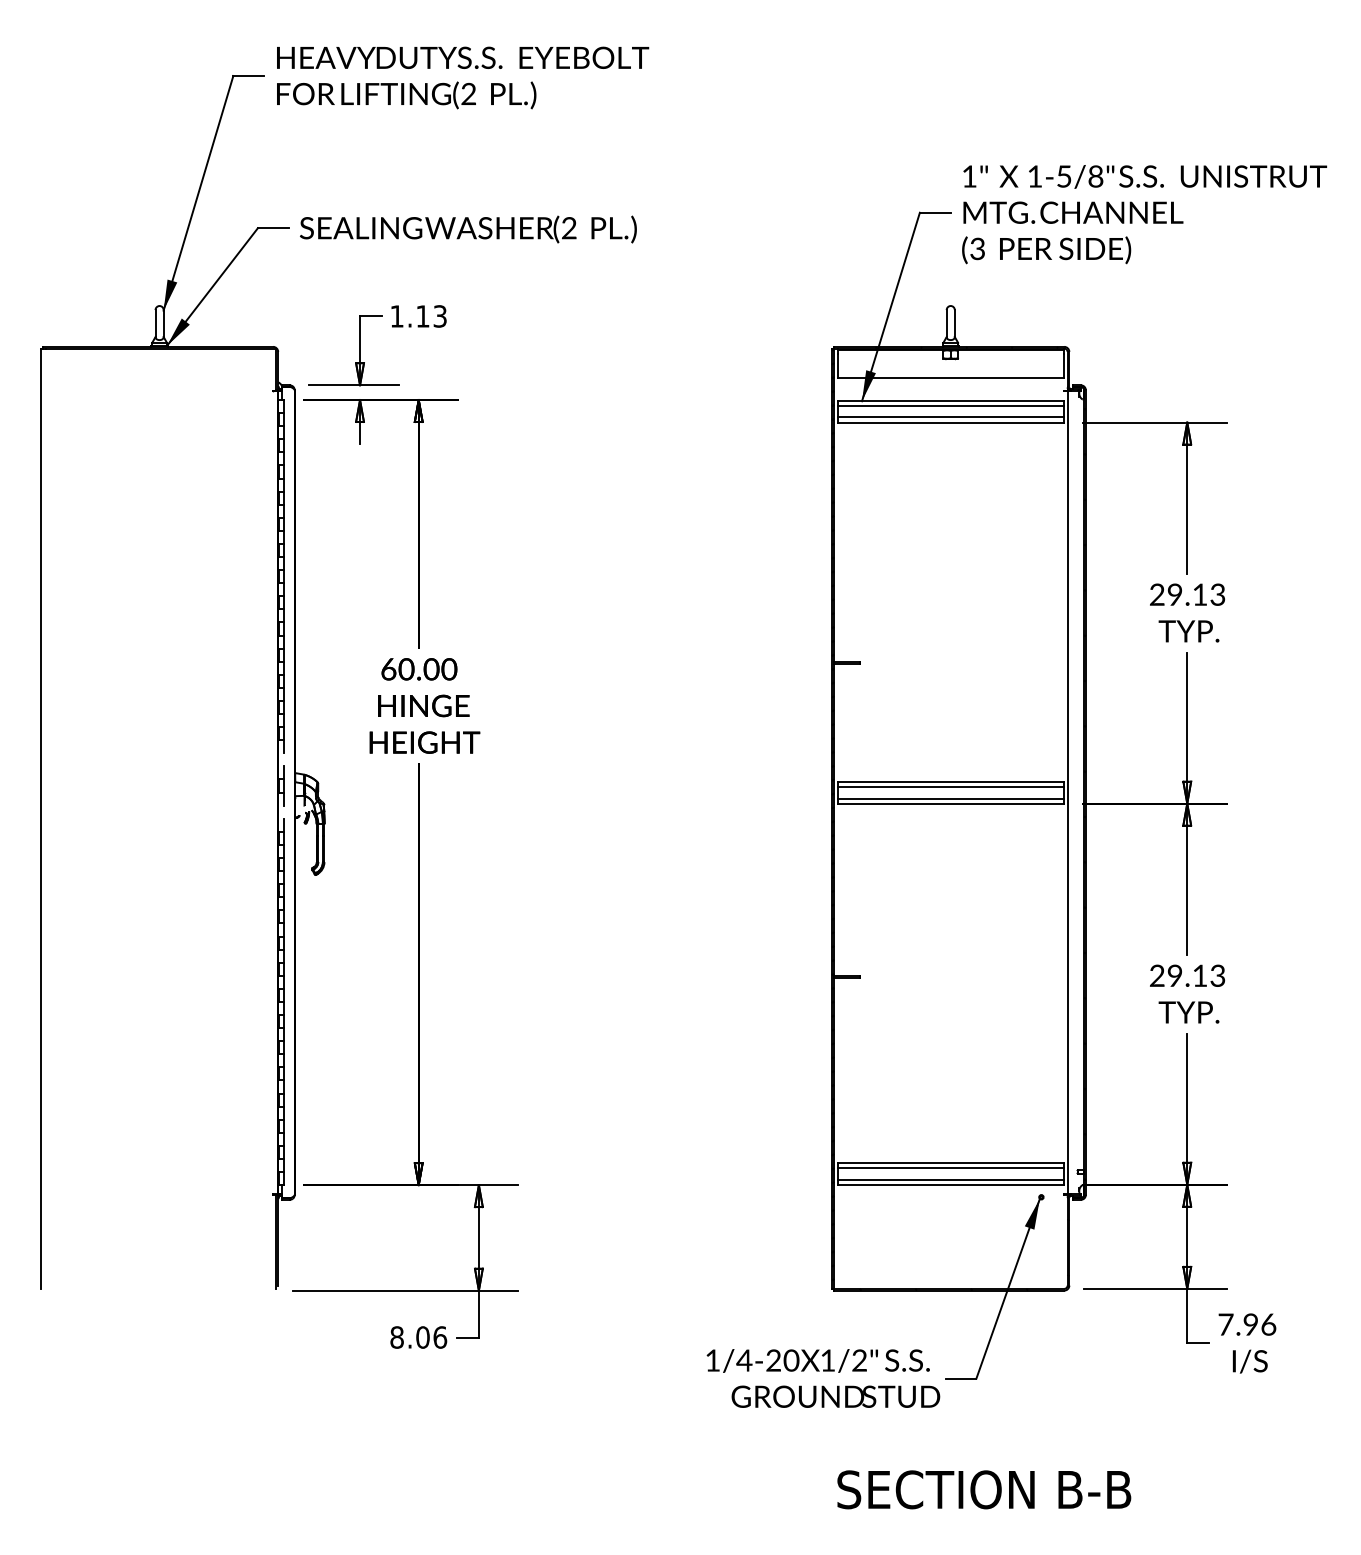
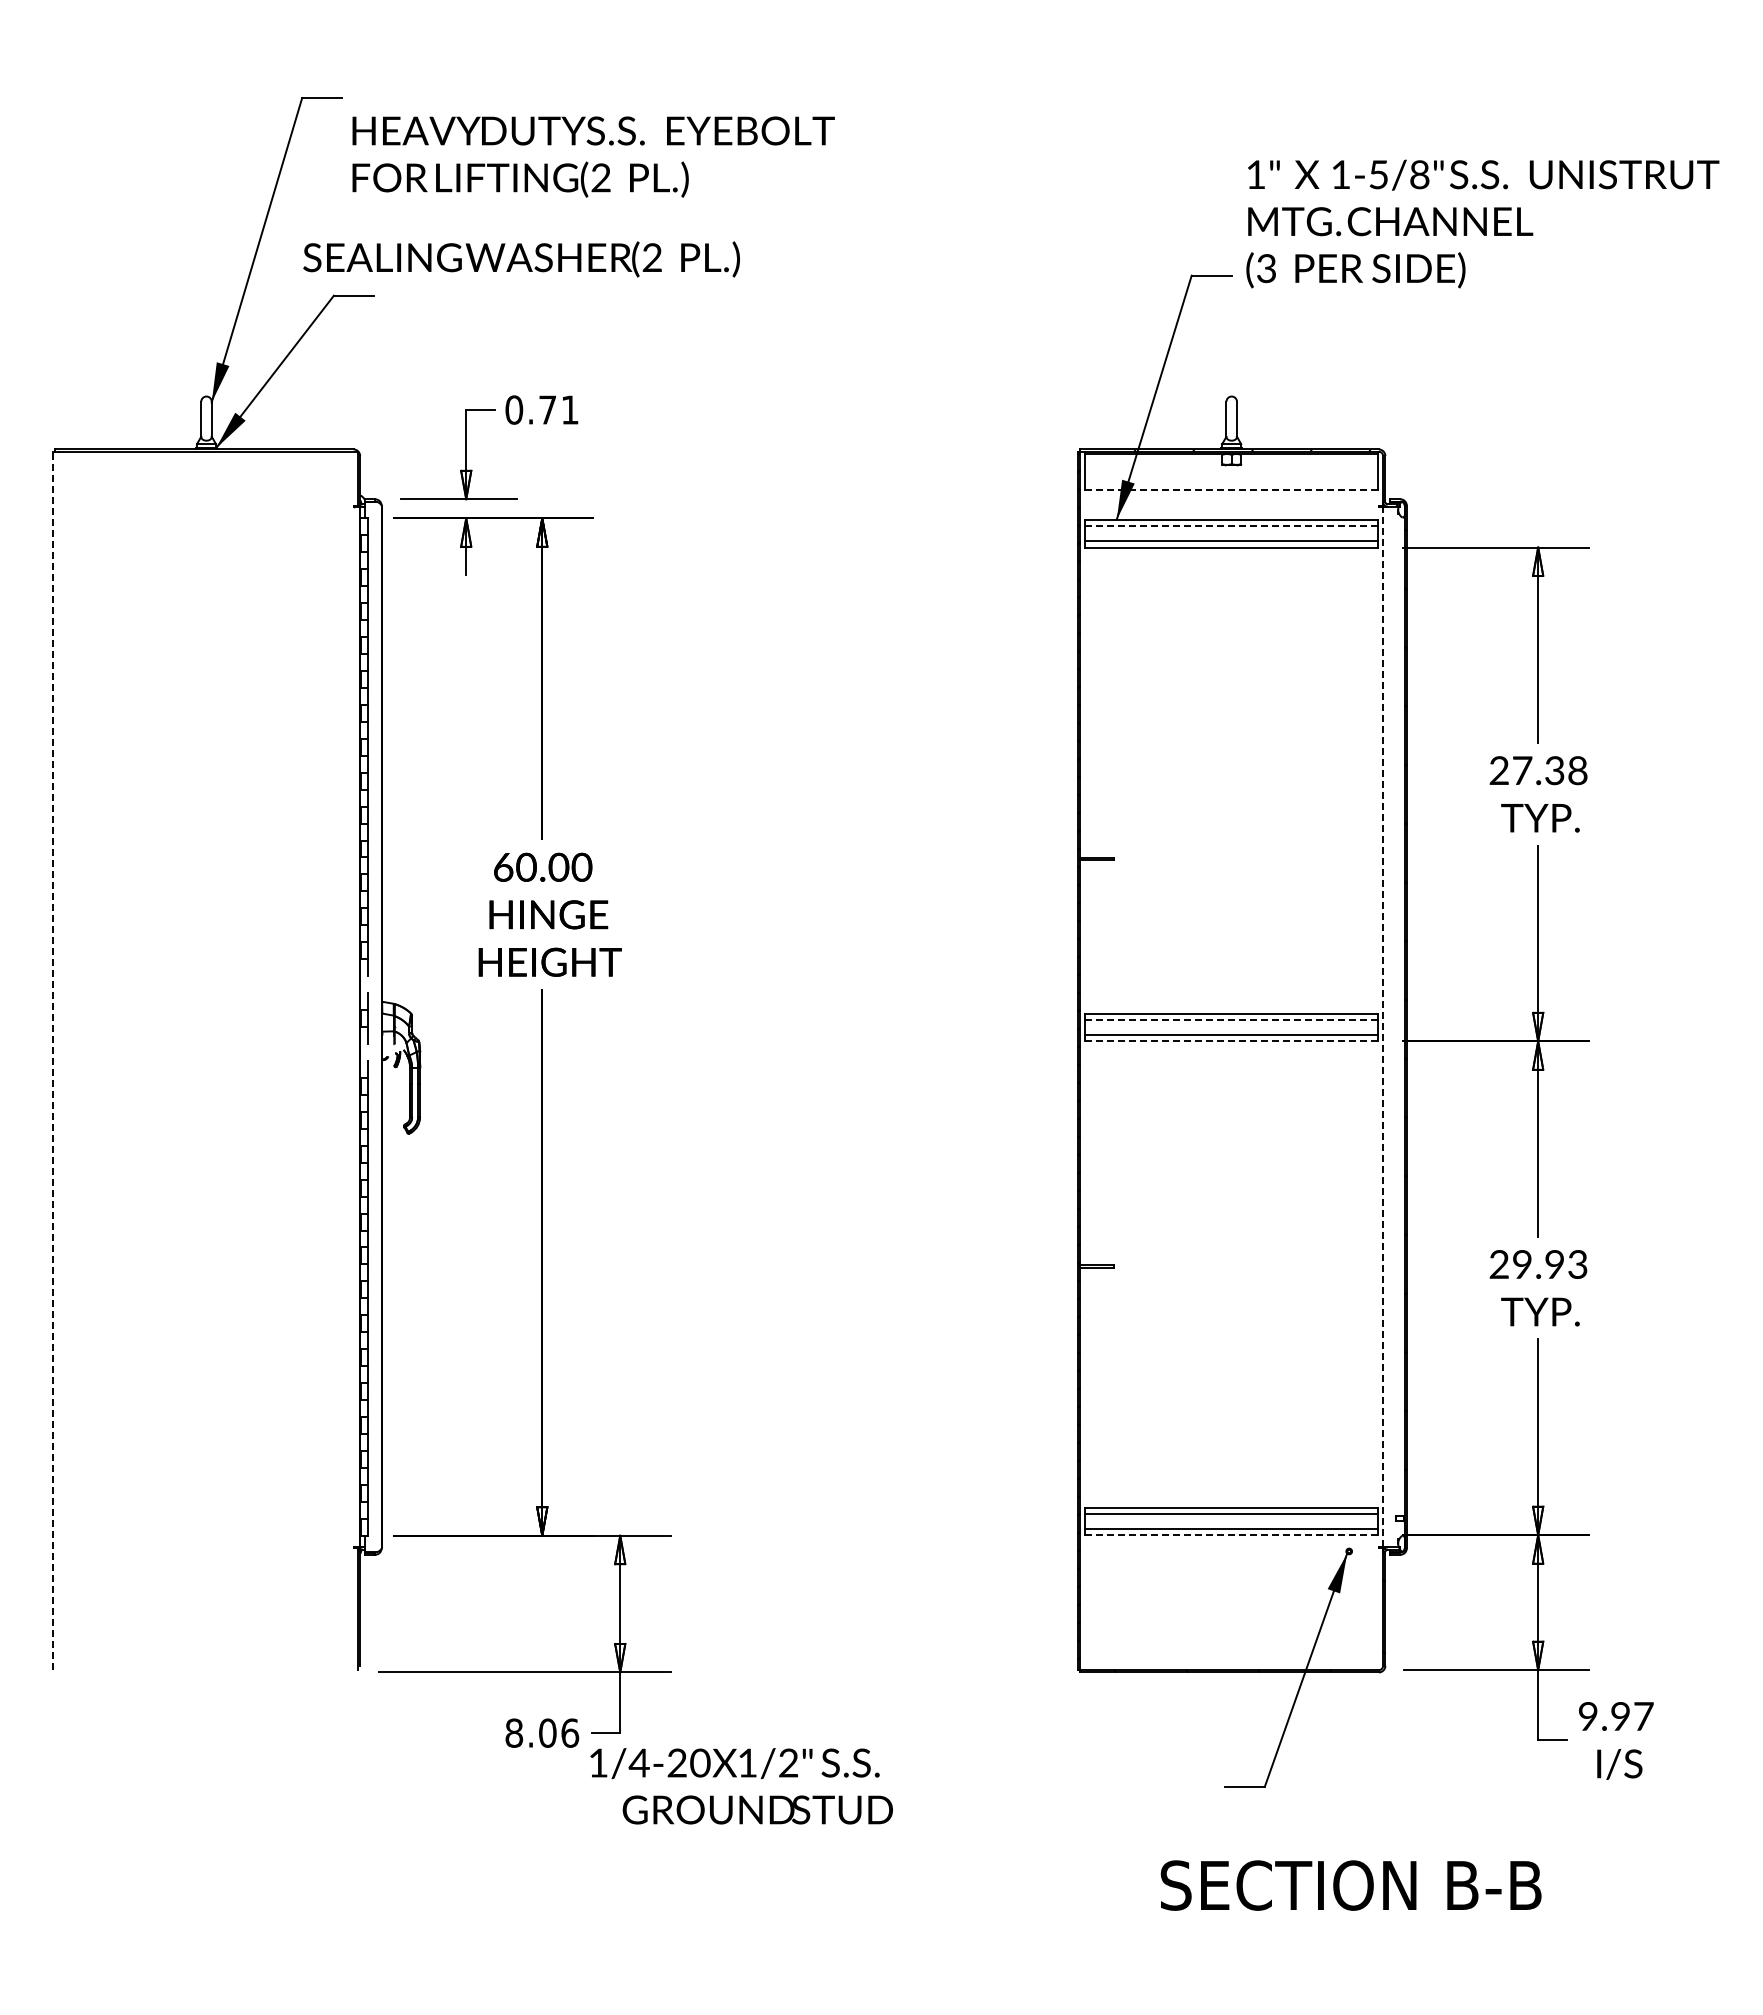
text: (462, 77) -> (593, 156), moved
text: (1144, 214) -> (1482, 223), moved
text: (468, 229) -> (521, 259), moved
text: (418, 316) -> (541, 409), 1.13 -> 0.71
line: (951, 377) -> (1232, 489), solid -> dashed
line: (950, 406) -> (1231, 526), solid -> dashed
text: (1196, 594) -> (1550, 770), 29.13 -> 27.38
line: (950, 787) -> (1231, 1020), solid -> dashed
line: (1067, 792) -> (1383, 1026), solid -> dashed
line: (950, 803) -> (1231, 1041), solid -> dashed
line: (40, 818) -> (52, 1060), solid -> dashed
text: (1199, 975) -> (1554, 1264), 29.13 -> 29.93
line: (950, 1184) -> (1231, 1535), solid -> dashed
text: (1247, 1324) -> (1616, 1716), 7.96 -> 9.97
text: (823, 1378) -> (741, 1786), moved
text: (983, 1489) -> (1350, 1885), moved

